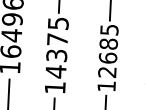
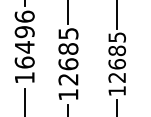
text: (56, 55) -> (68, 64), 14375 -> 12685

